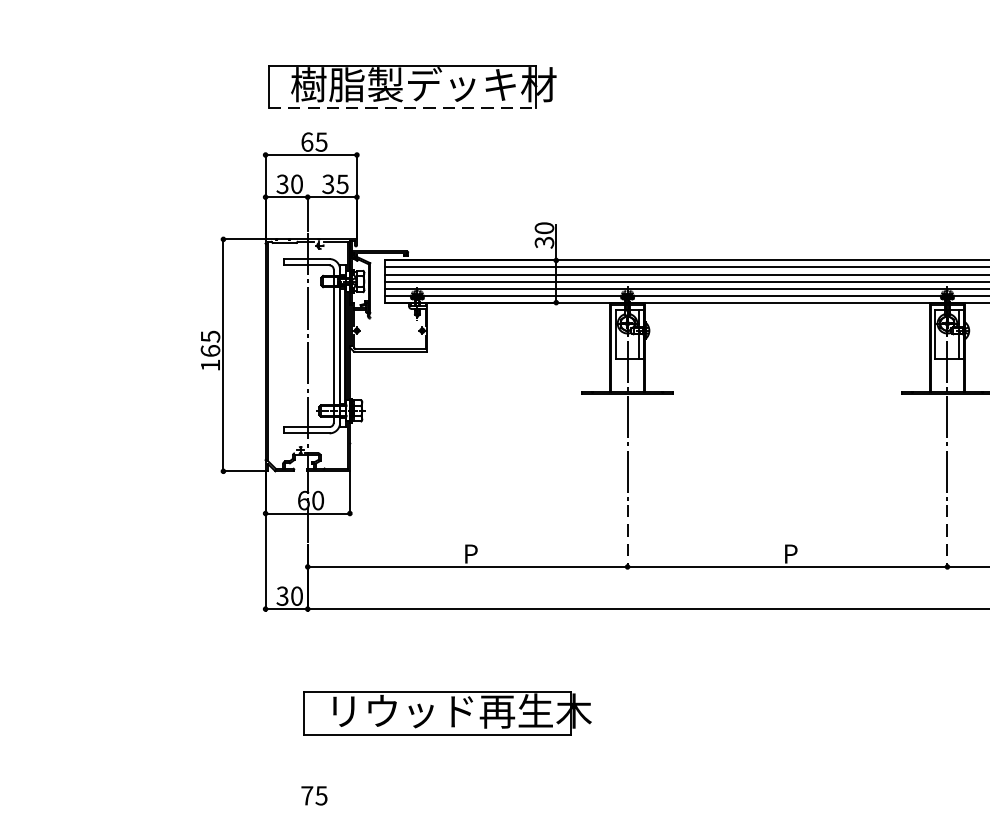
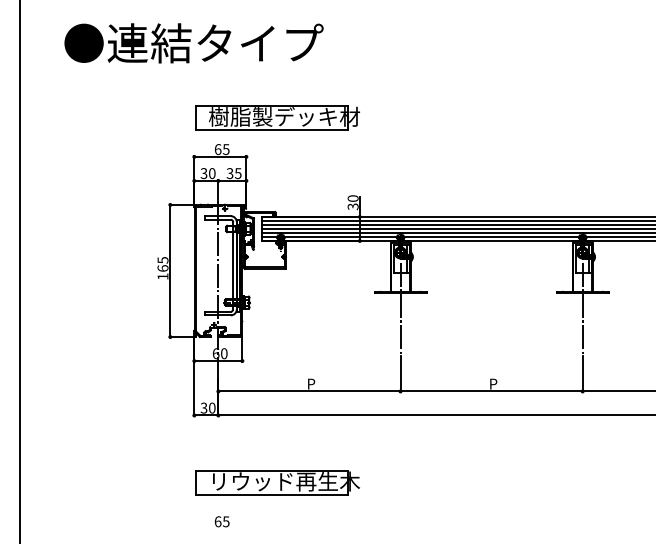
line: (402, 108) -> (272, 130), dashed -> solid
line: (627, 537) -> (400, 374), dashed -> solid
line: (947, 537) -> (582, 374), dashed -> solid
part: (446, 712) -> (277, 482), moved
text: (306, 795) -> (217, 521), 75 -> 65

